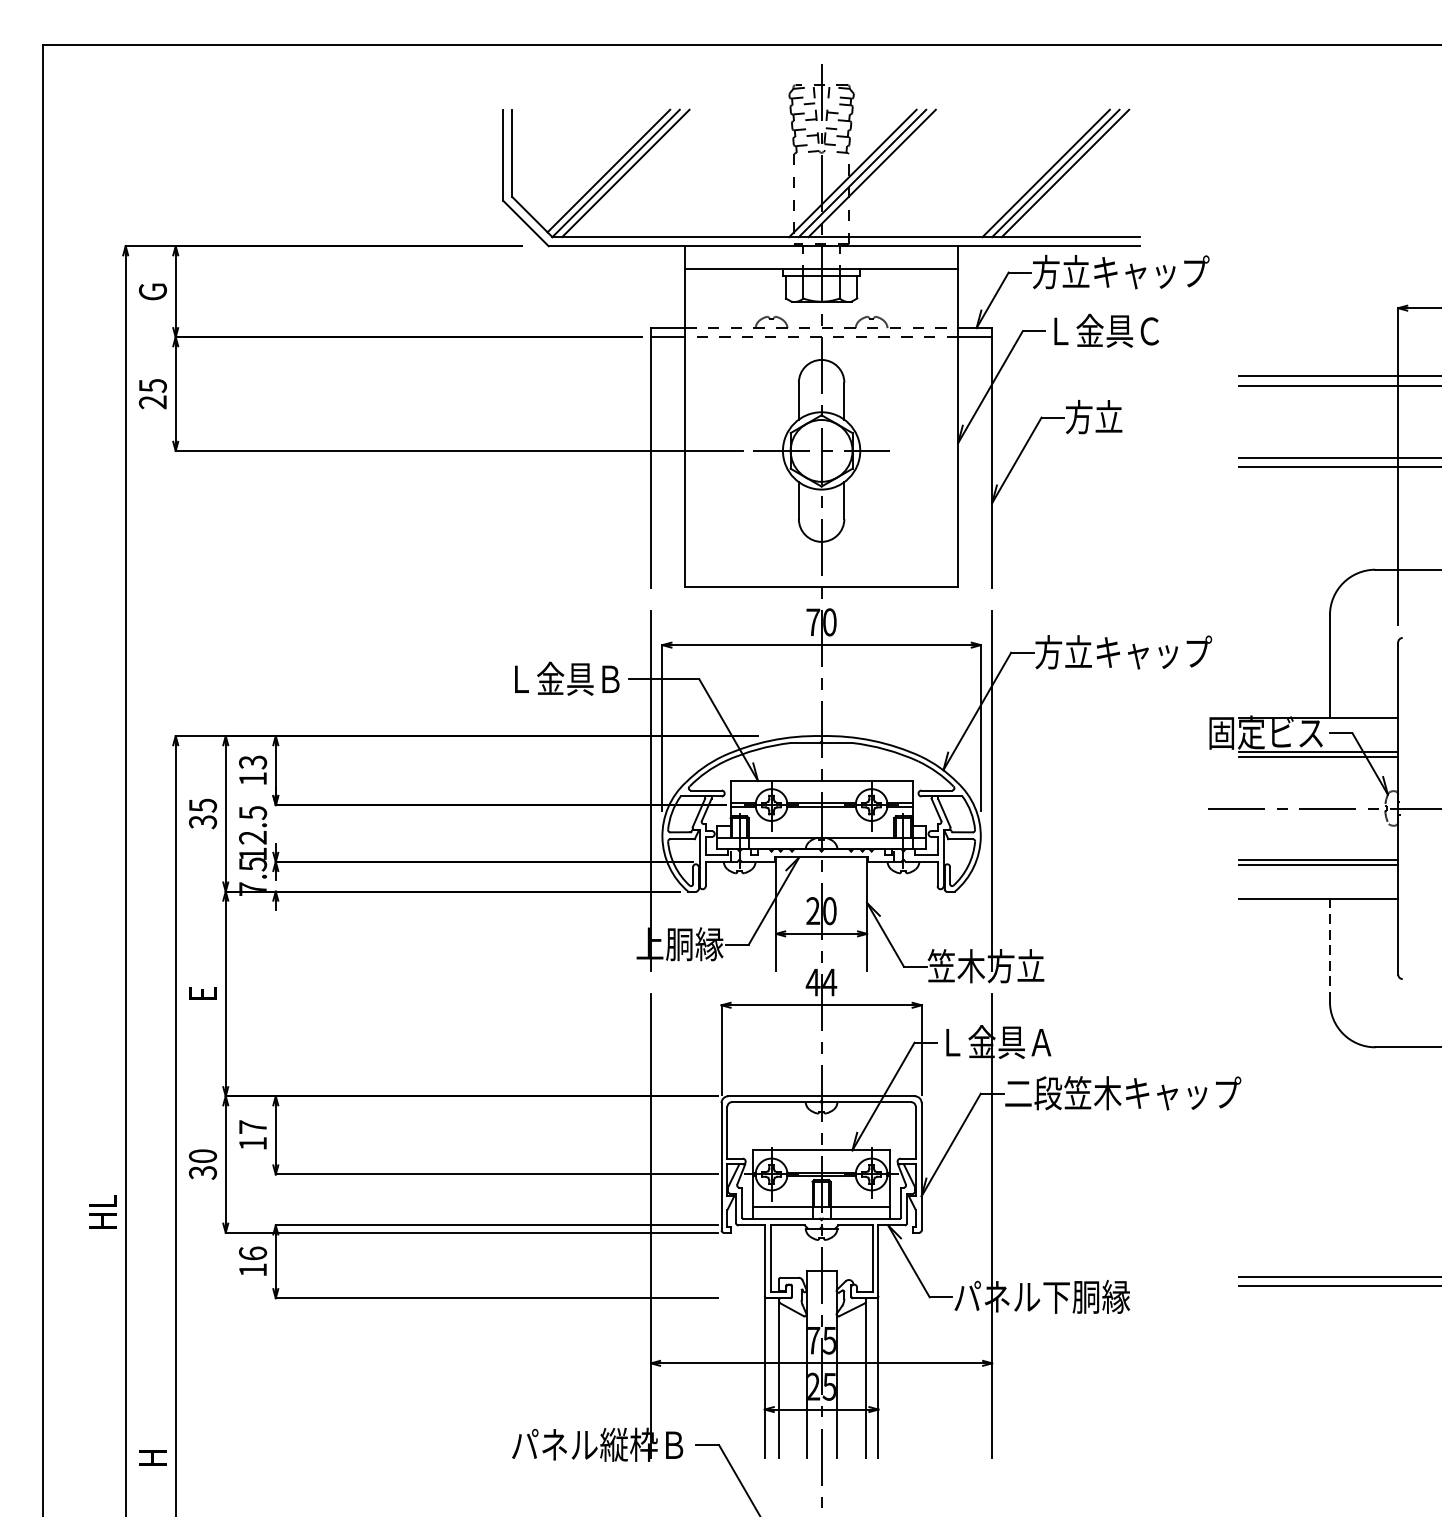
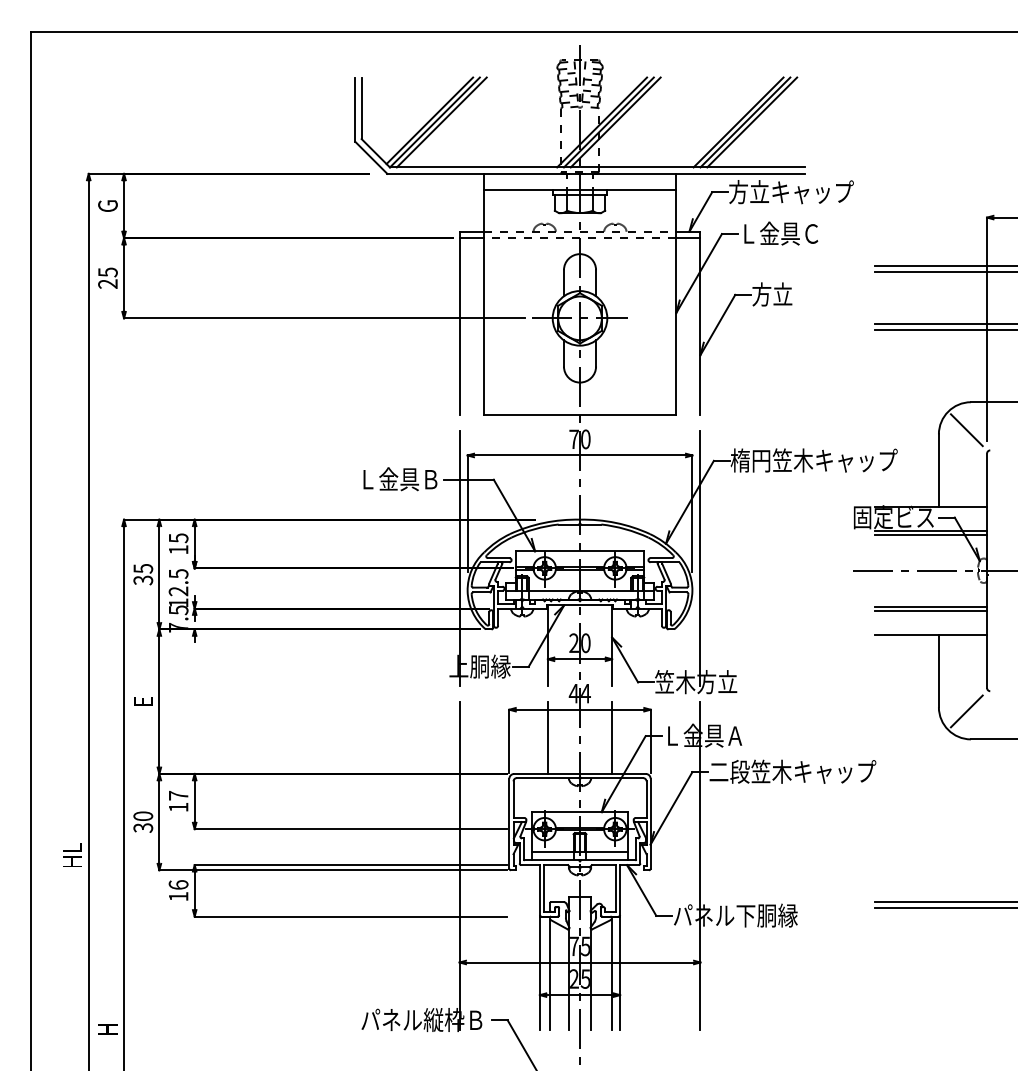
line: (1369, 609) -> (966, 430), added
text: (1152, 652) -> (813, 460), 方立キャップ -> 楕円笠木キャップ
text: (251, 761) -> (177, 537), 13 -> 15
line: (1329, 949) -> (938, 670), dashed -> solid
line: (1369, 1007) -> (966, 711), added
line: (775, 1044) -> (547, 737), added
line: (867, 1044) -> (612, 737), added

